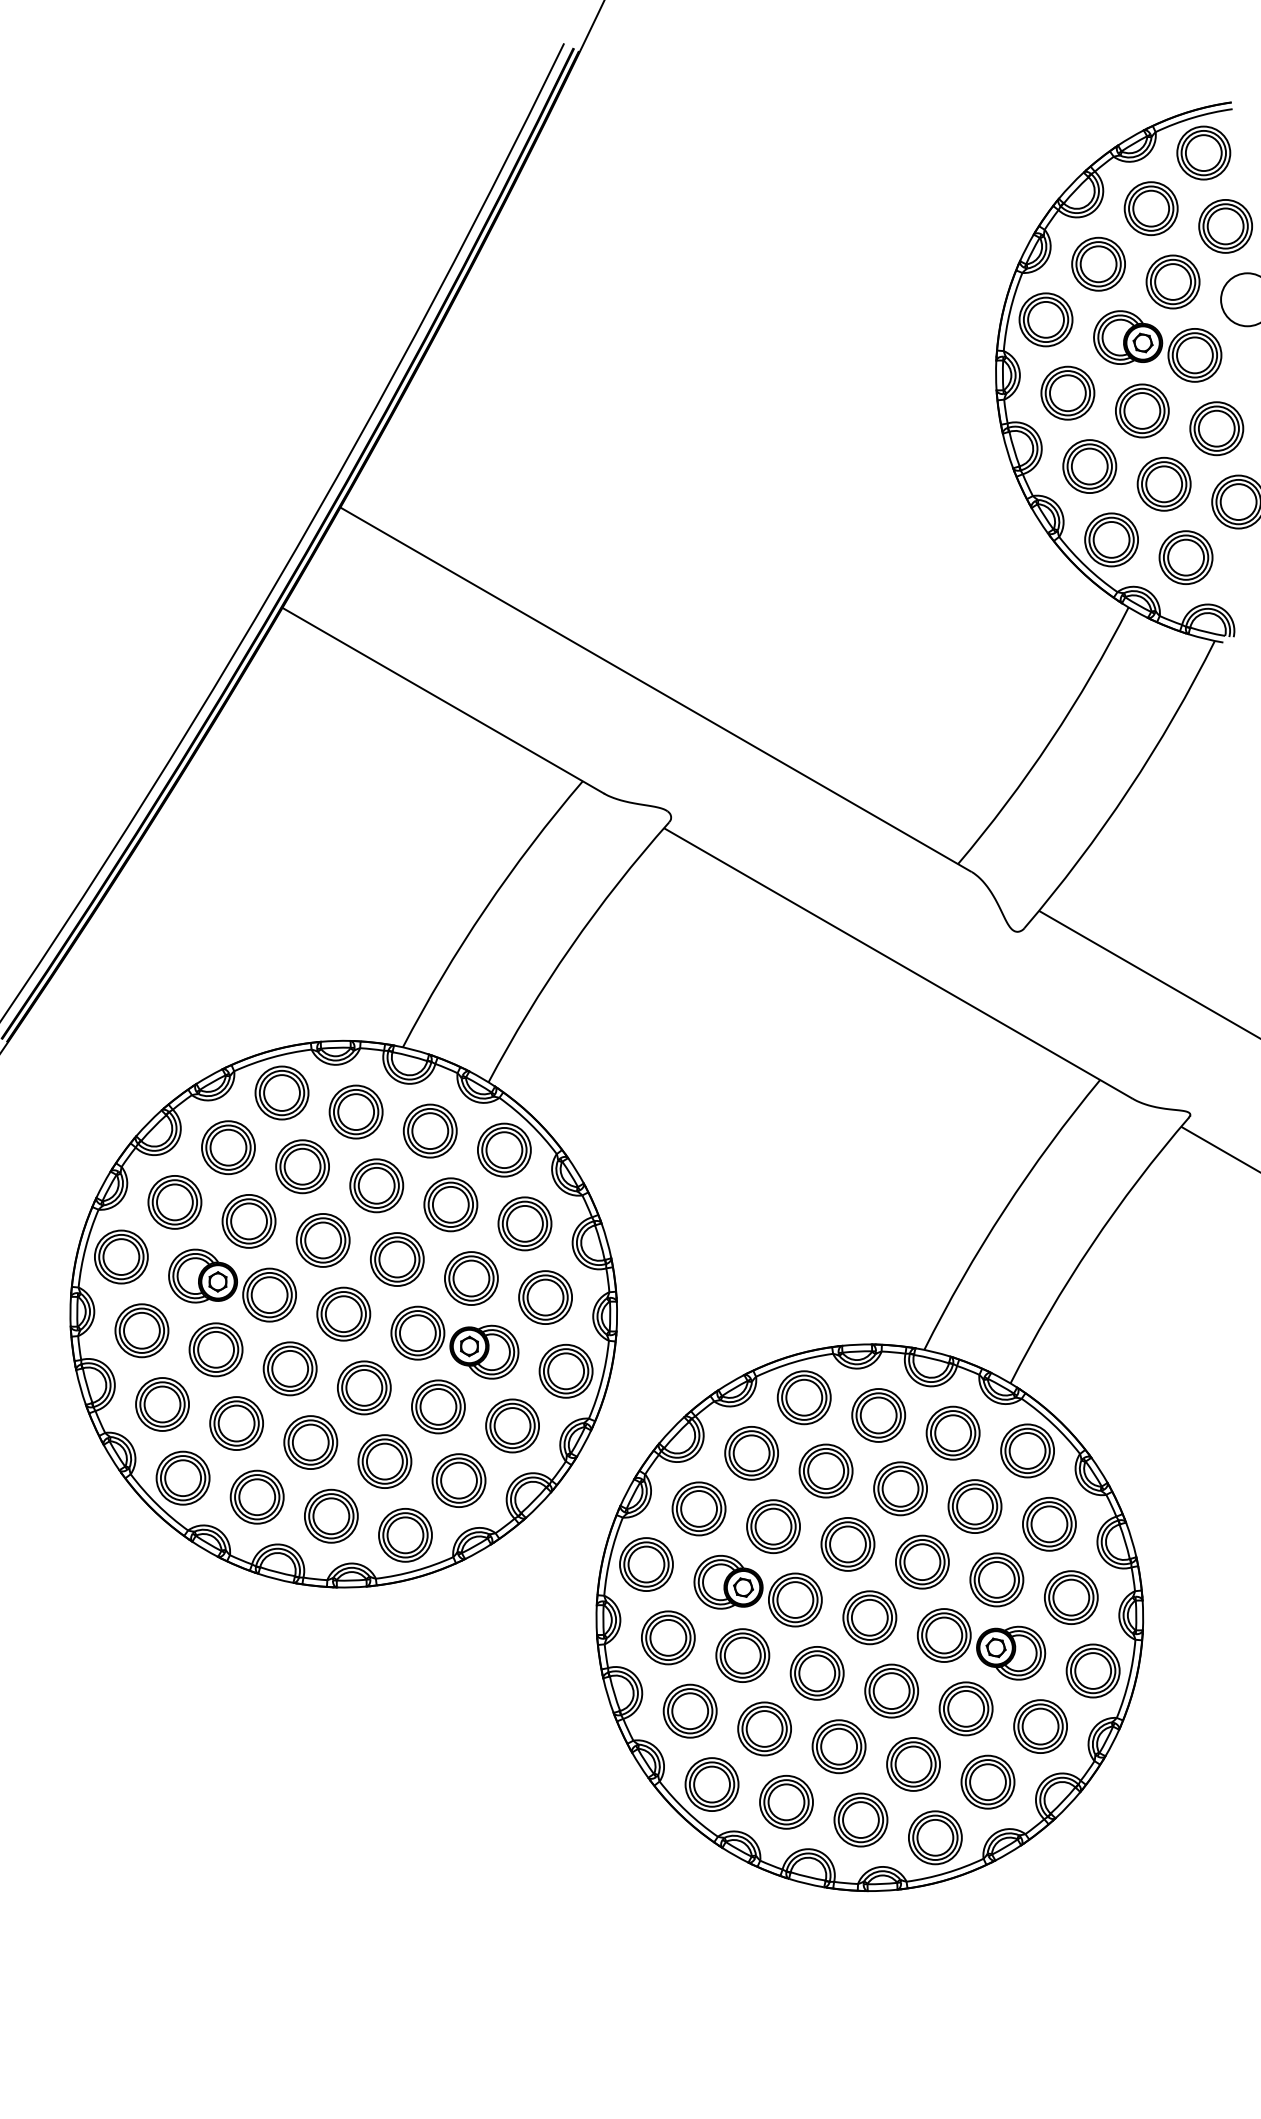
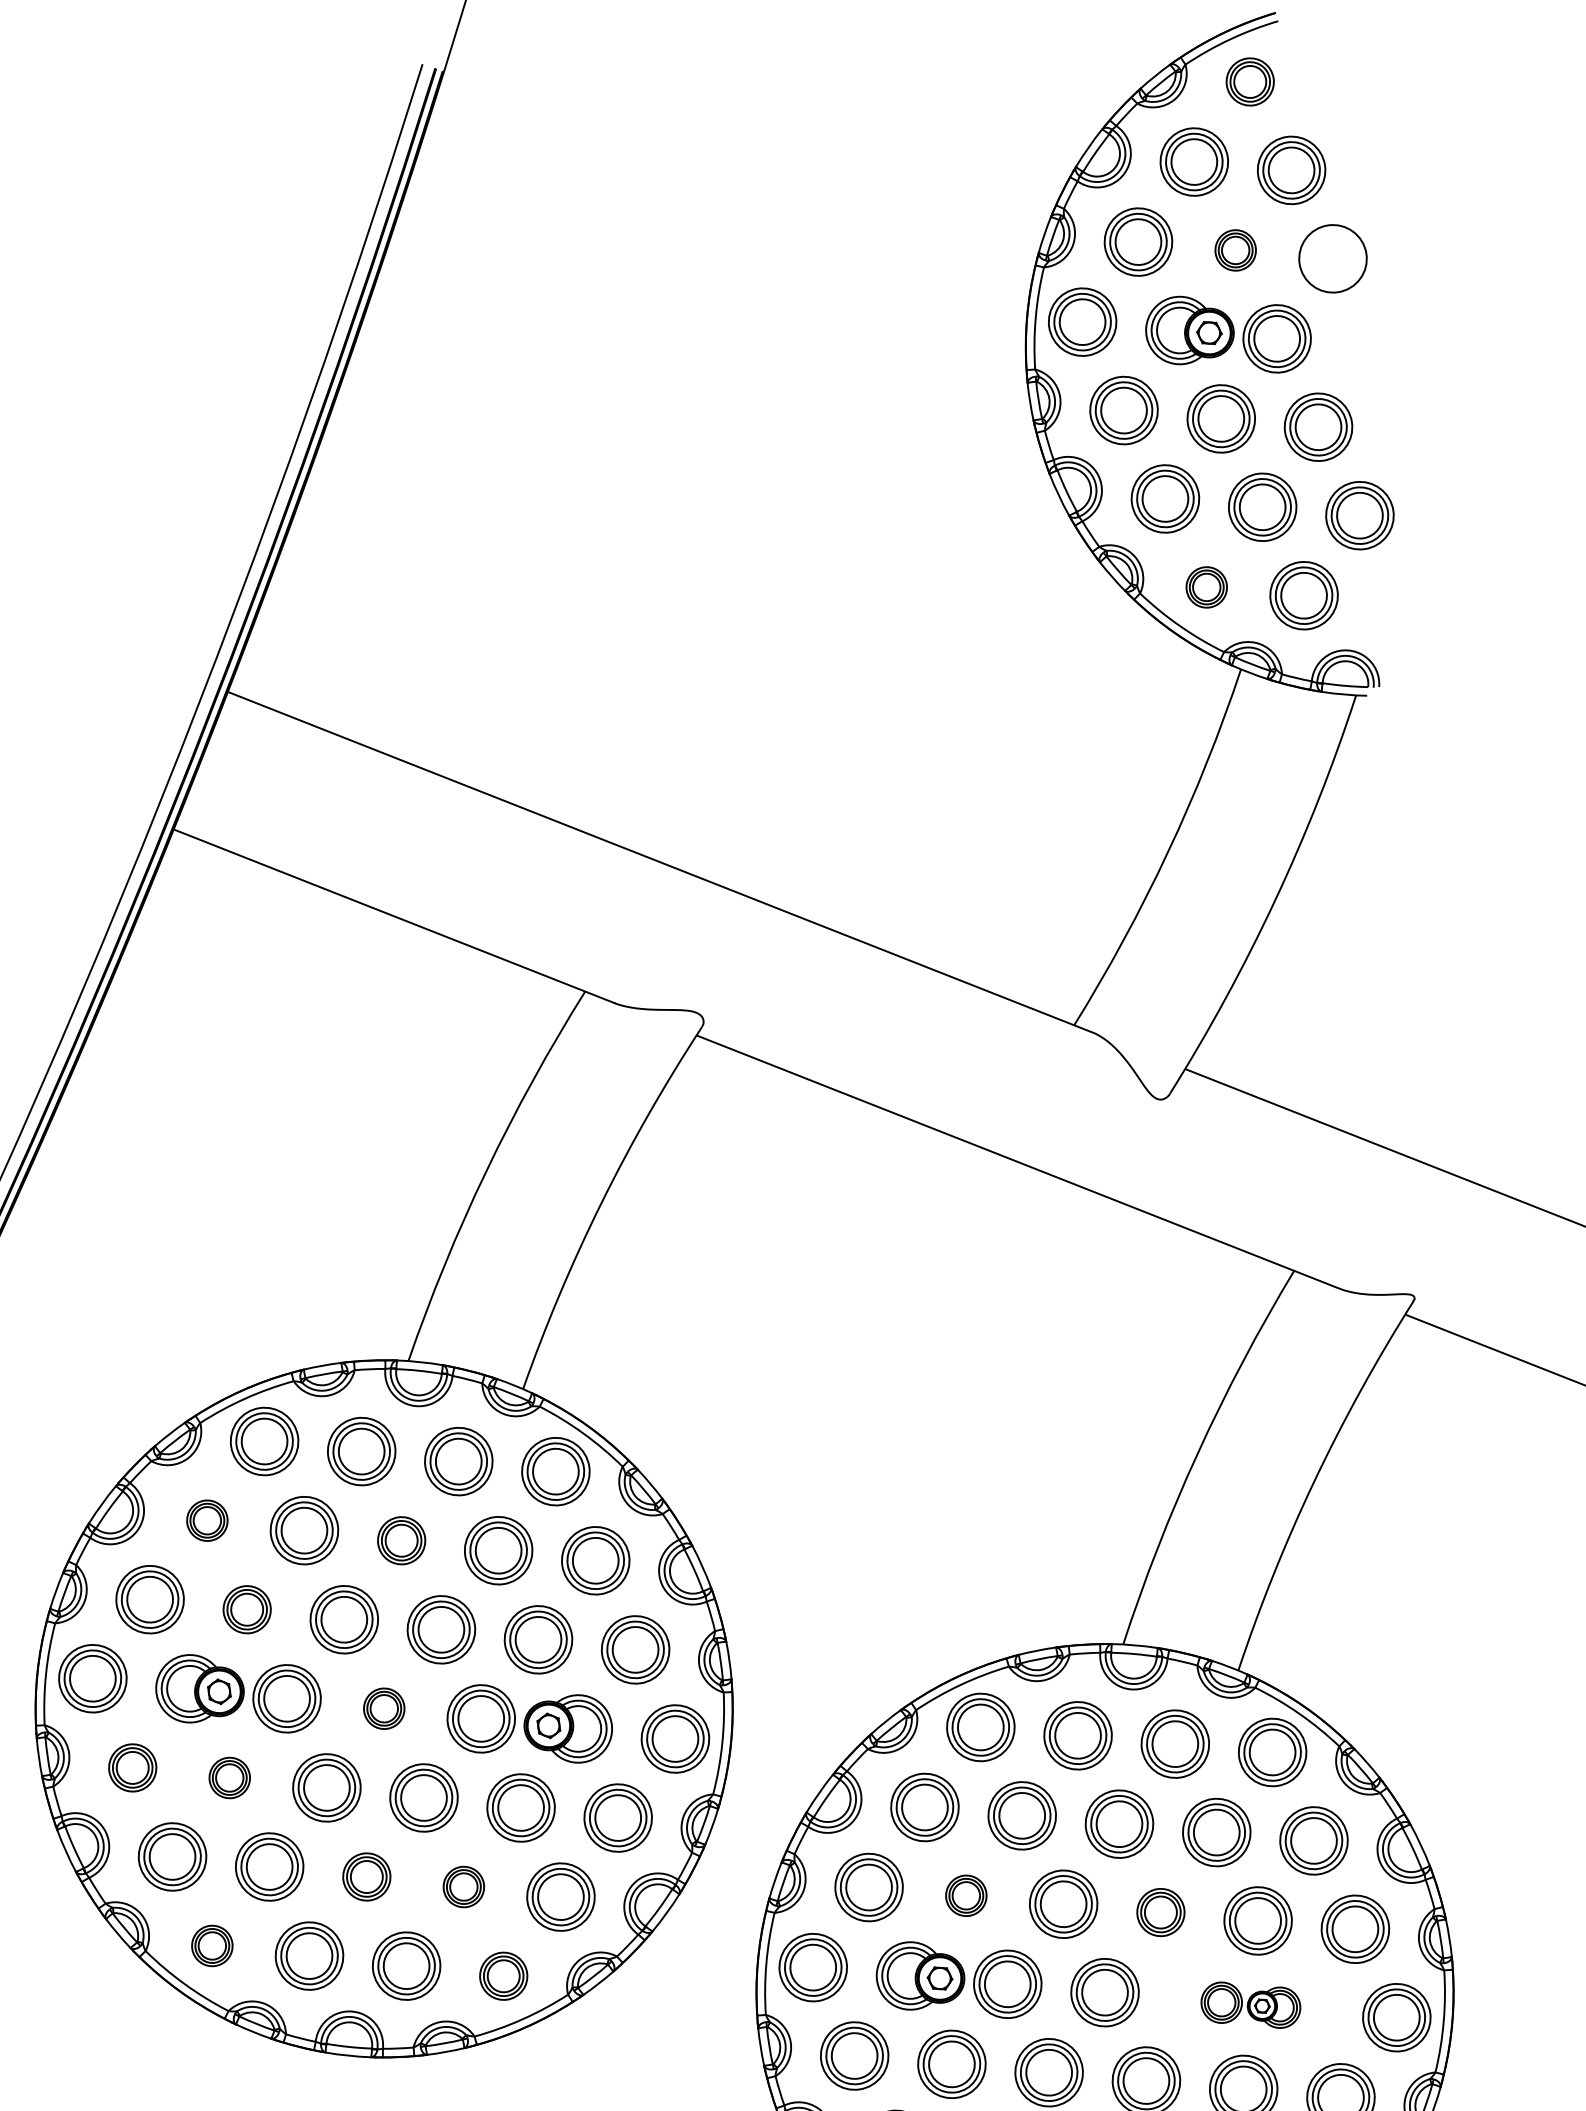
part: (1203, 152) -> (1249, 81), size x0.7
part: (1172, 281) -> (1234, 249), size x0.6
part: (1111, 539) -> (1206, 586), size x0.6
part: (228, 1147) -> (207, 1520), size x0.6
part: (376, 1185) -> (401, 1540), size x0.7
part: (248, 1221) -> (246, 1609), size x0.7
part: (343, 1313) -> (383, 1708), size x0.6
part: (141, 1330) -> (132, 1767), size x0.7
part: (215, 1349) -> (229, 1777), size x0.6
part: (310, 1442) -> (366, 1877), size x0.7
part: (384, 1461) -> (463, 1887), size x0.6
part: (182, 1477) -> (211, 1945), size x0.6
part: (773, 1526) -> (966, 1895), size x0.6
part: (405, 1535) -> (503, 1976), size x0.7
part: (922, 1561) -> (1160, 1911), size x0.7
part: (981, 1644) -> (1250, 2005), size x0.6

